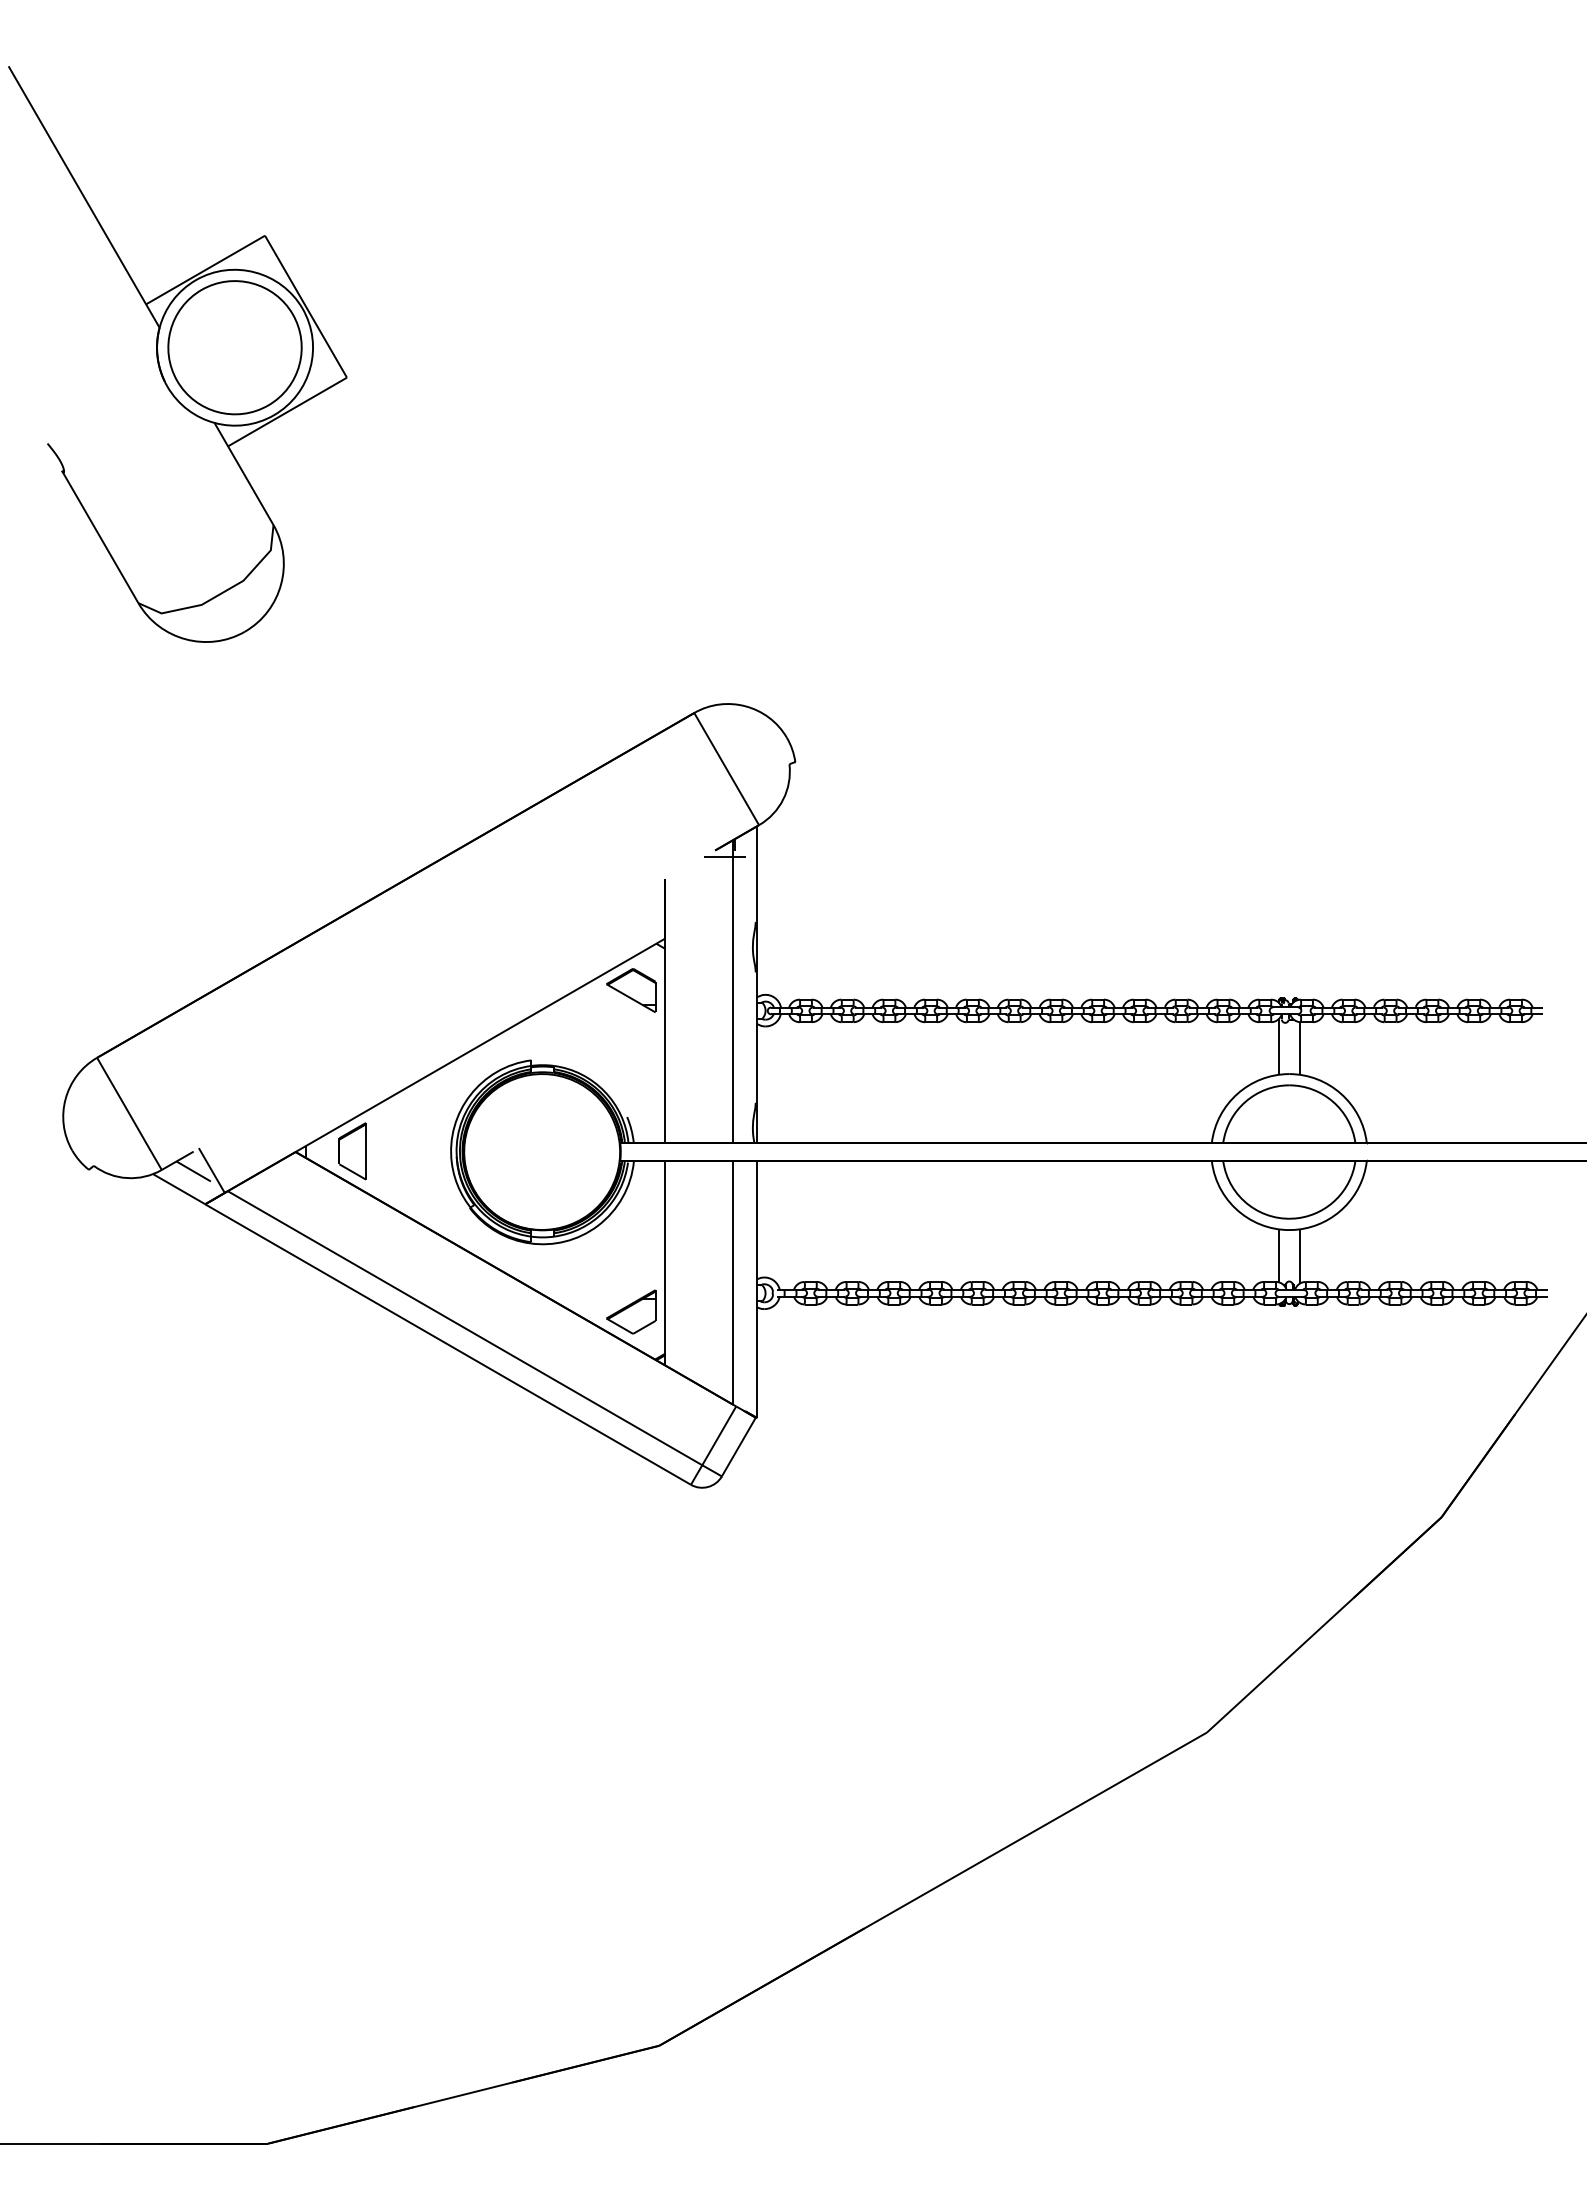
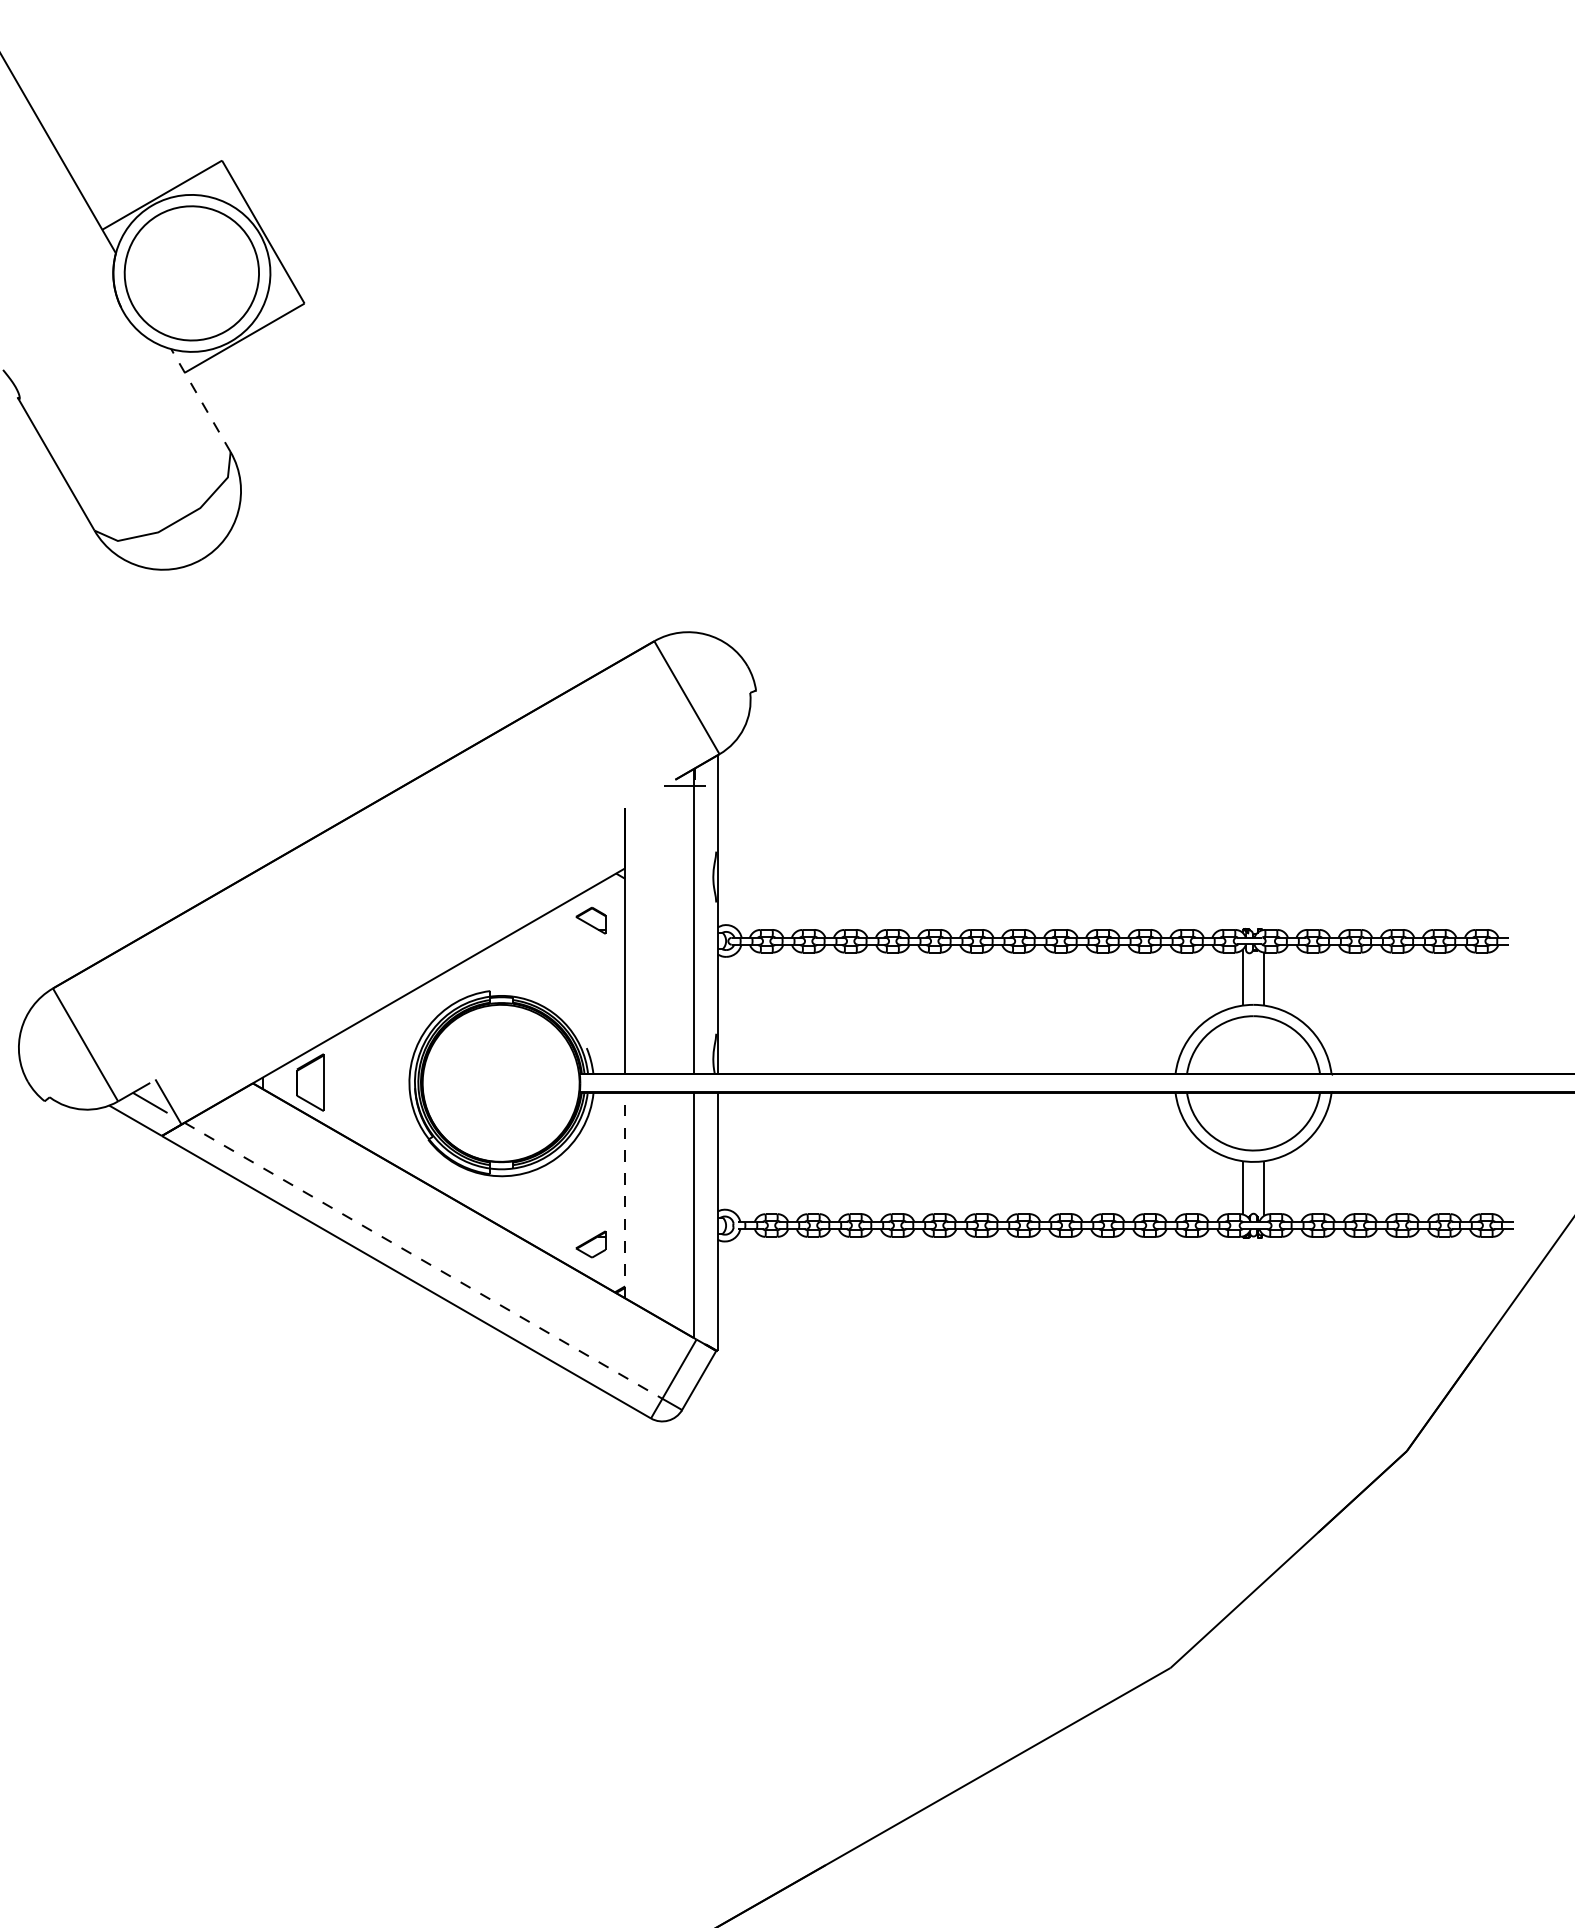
line: (244, 474) -> (201, 401), solid -> dashed
part: (631, 990) -> (591, 920), size x0.6
line: (665, 1262) -> (625, 1194), solid -> dashed
part: (631, 1311) -> (591, 1243), size x0.6
line: (465, 1328) -> (423, 1261), solid -> dashed

